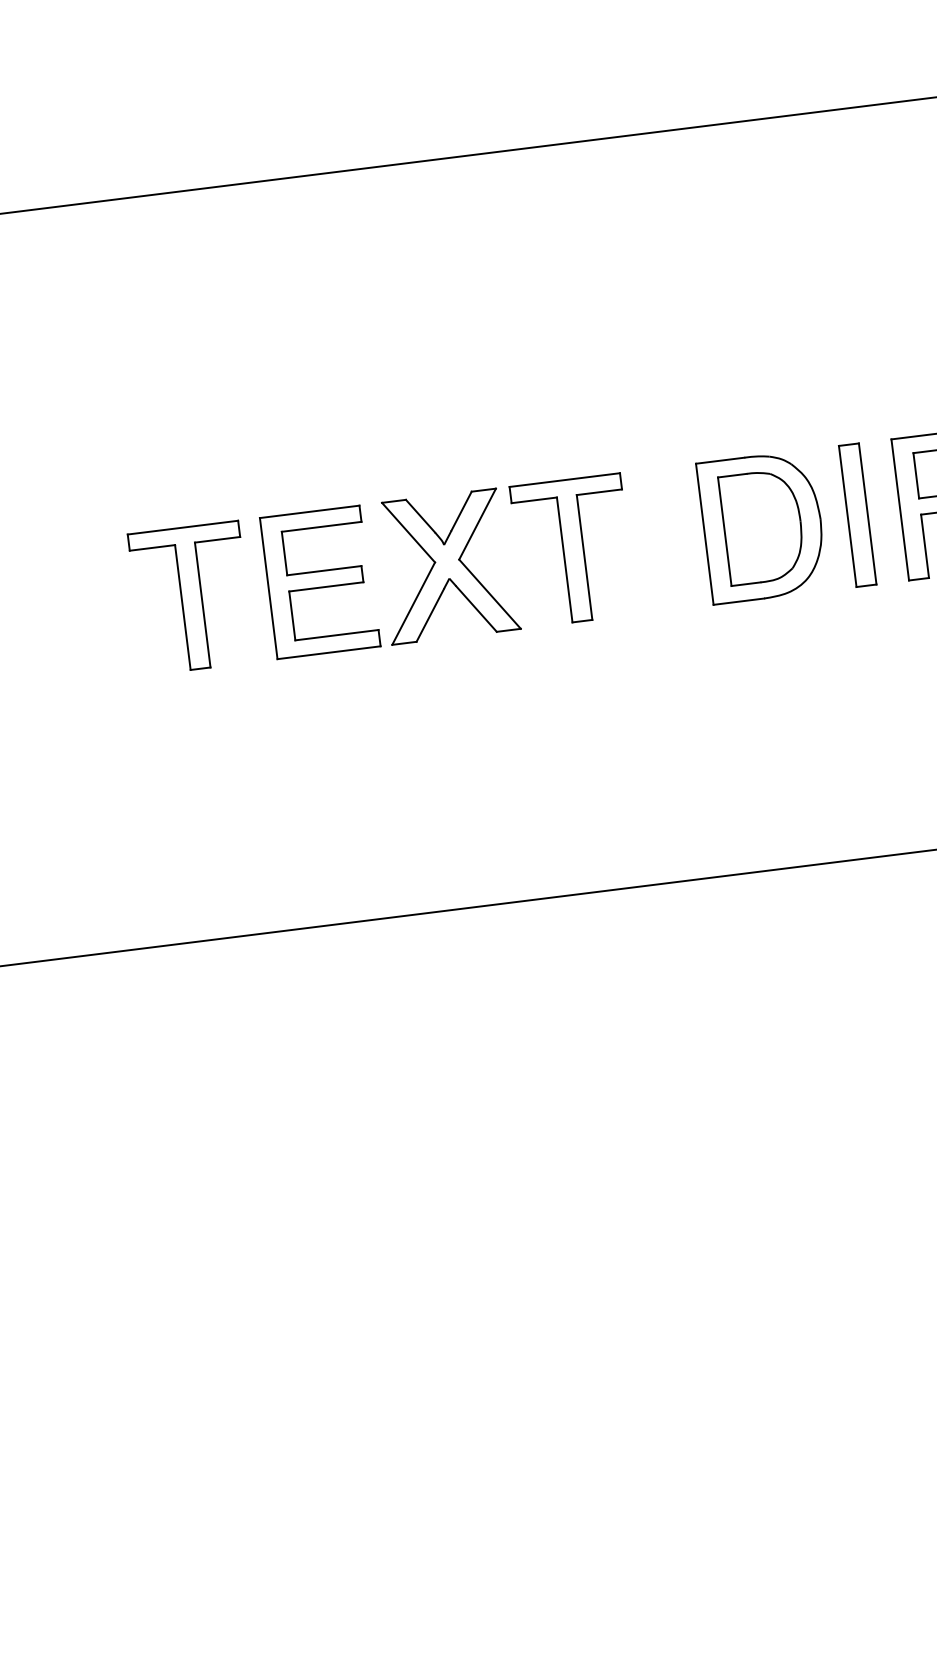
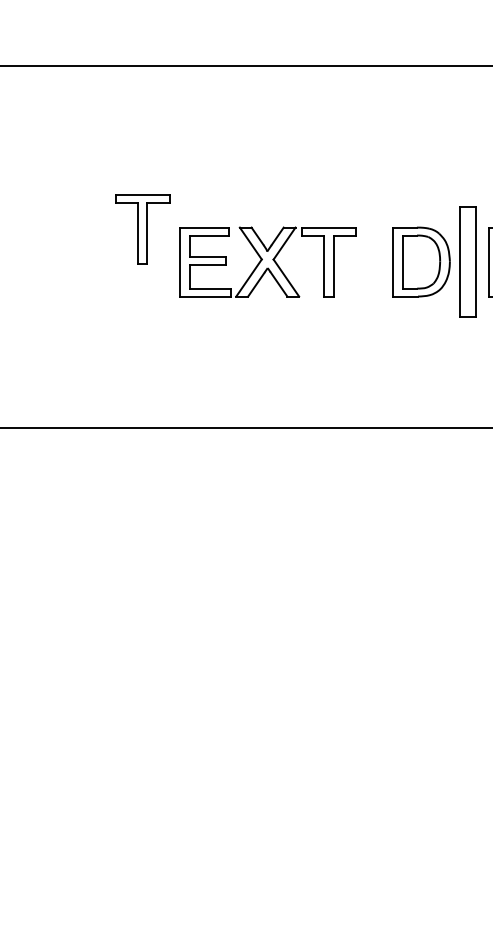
part: (856, 516) -> (467, 262), size x1.6
part: (191, 599) -> (142, 229), moved

